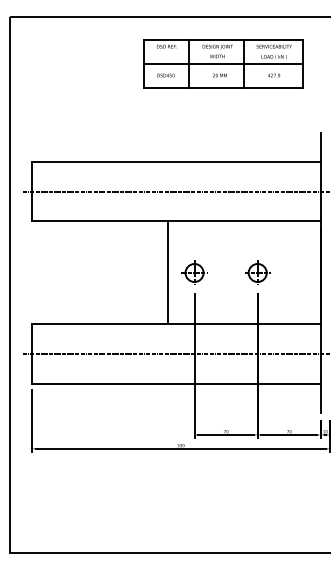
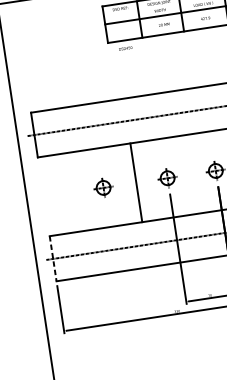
text: (165, 75) -> (125, 48), moved
part: (110, 272) -> (103, 187), added
line: (167, 272) -> (136, 182), moved
line: (32, 353) -> (53, 258), solid -> dashed

